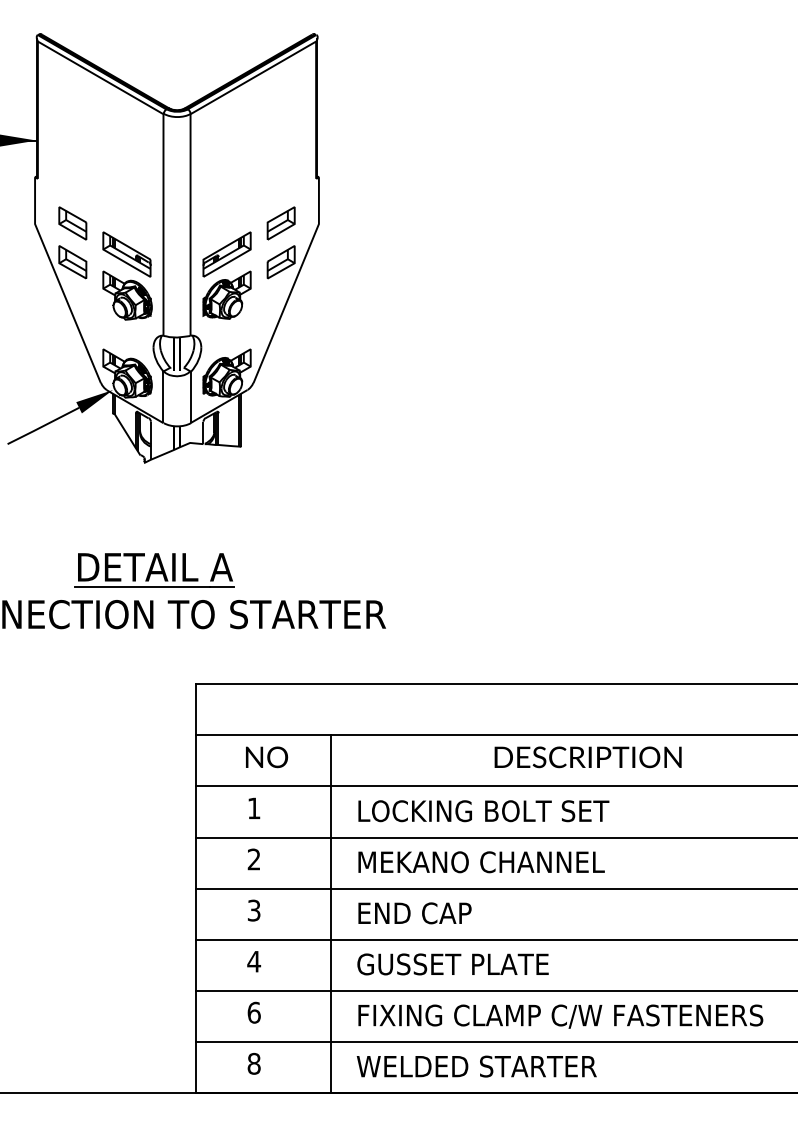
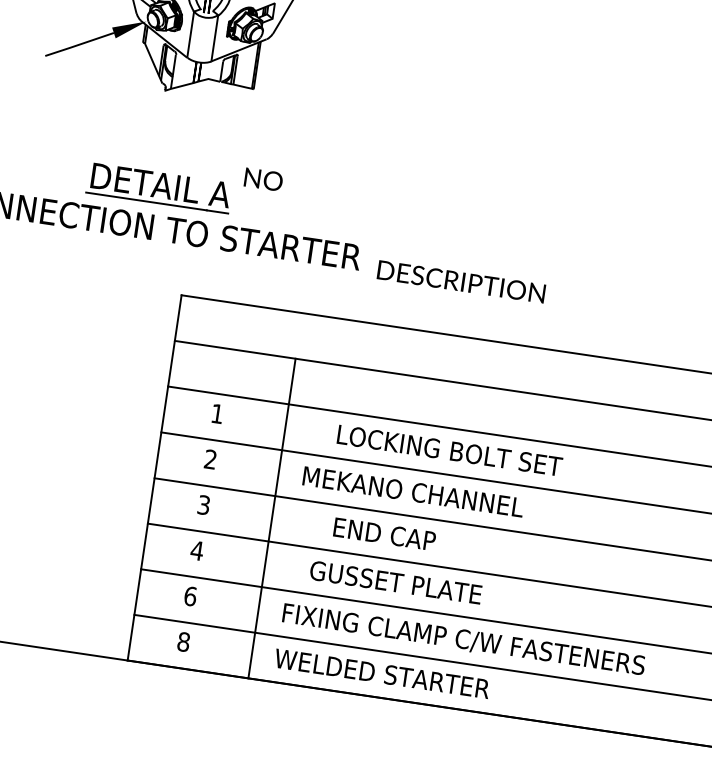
text: (267, 757) -> (264, 179), moved
text: (587, 757) -> (460, 281), moved
text: (483, 811) -> (449, 450), moved
text: (414, 913) -> (384, 534), moved
text: (452, 964) -> (395, 582), moved

